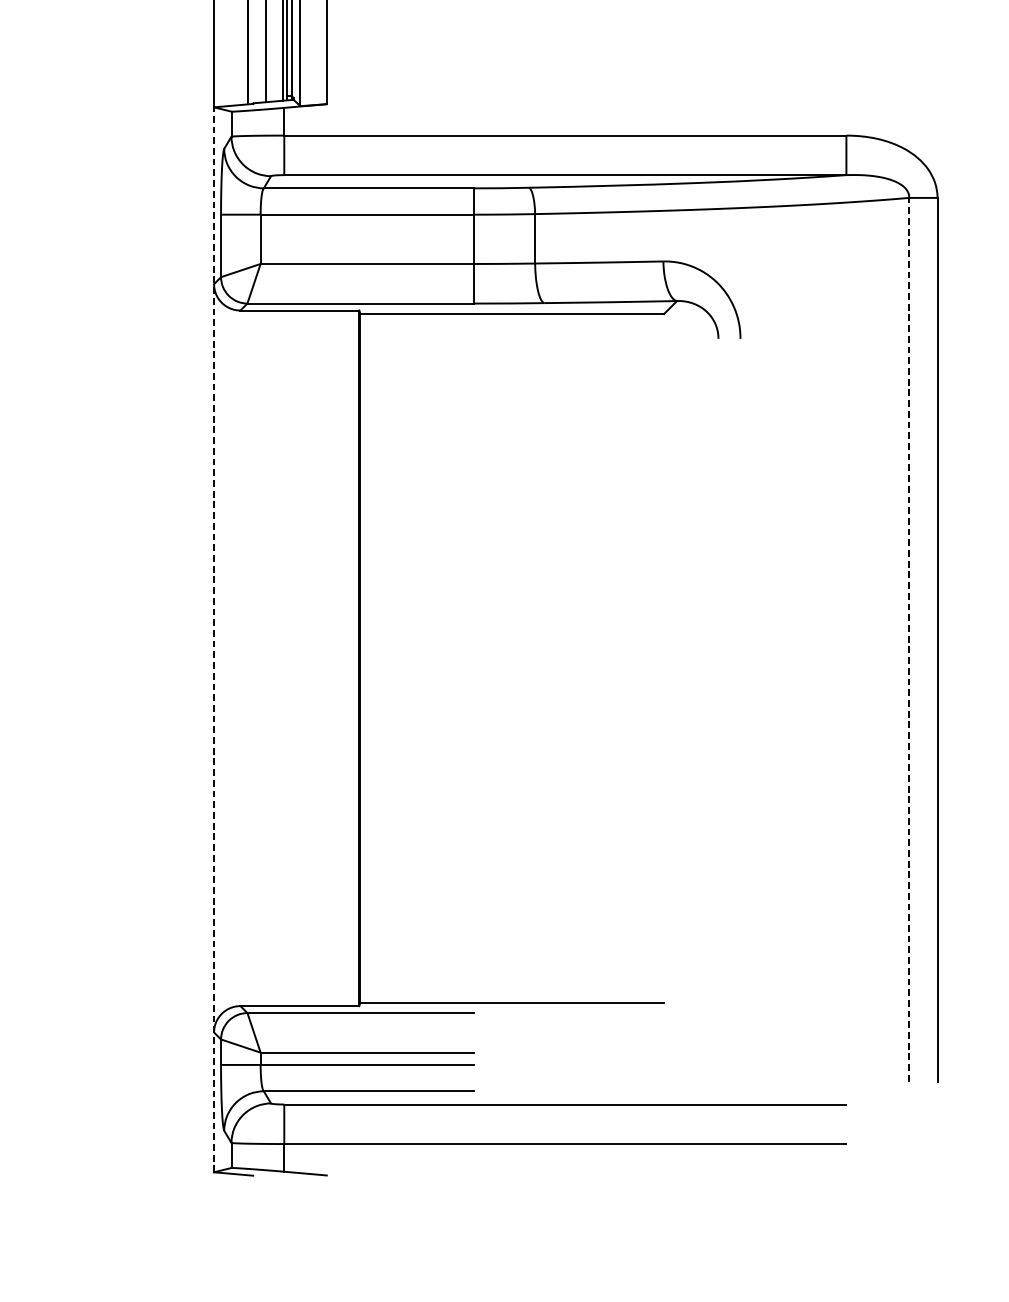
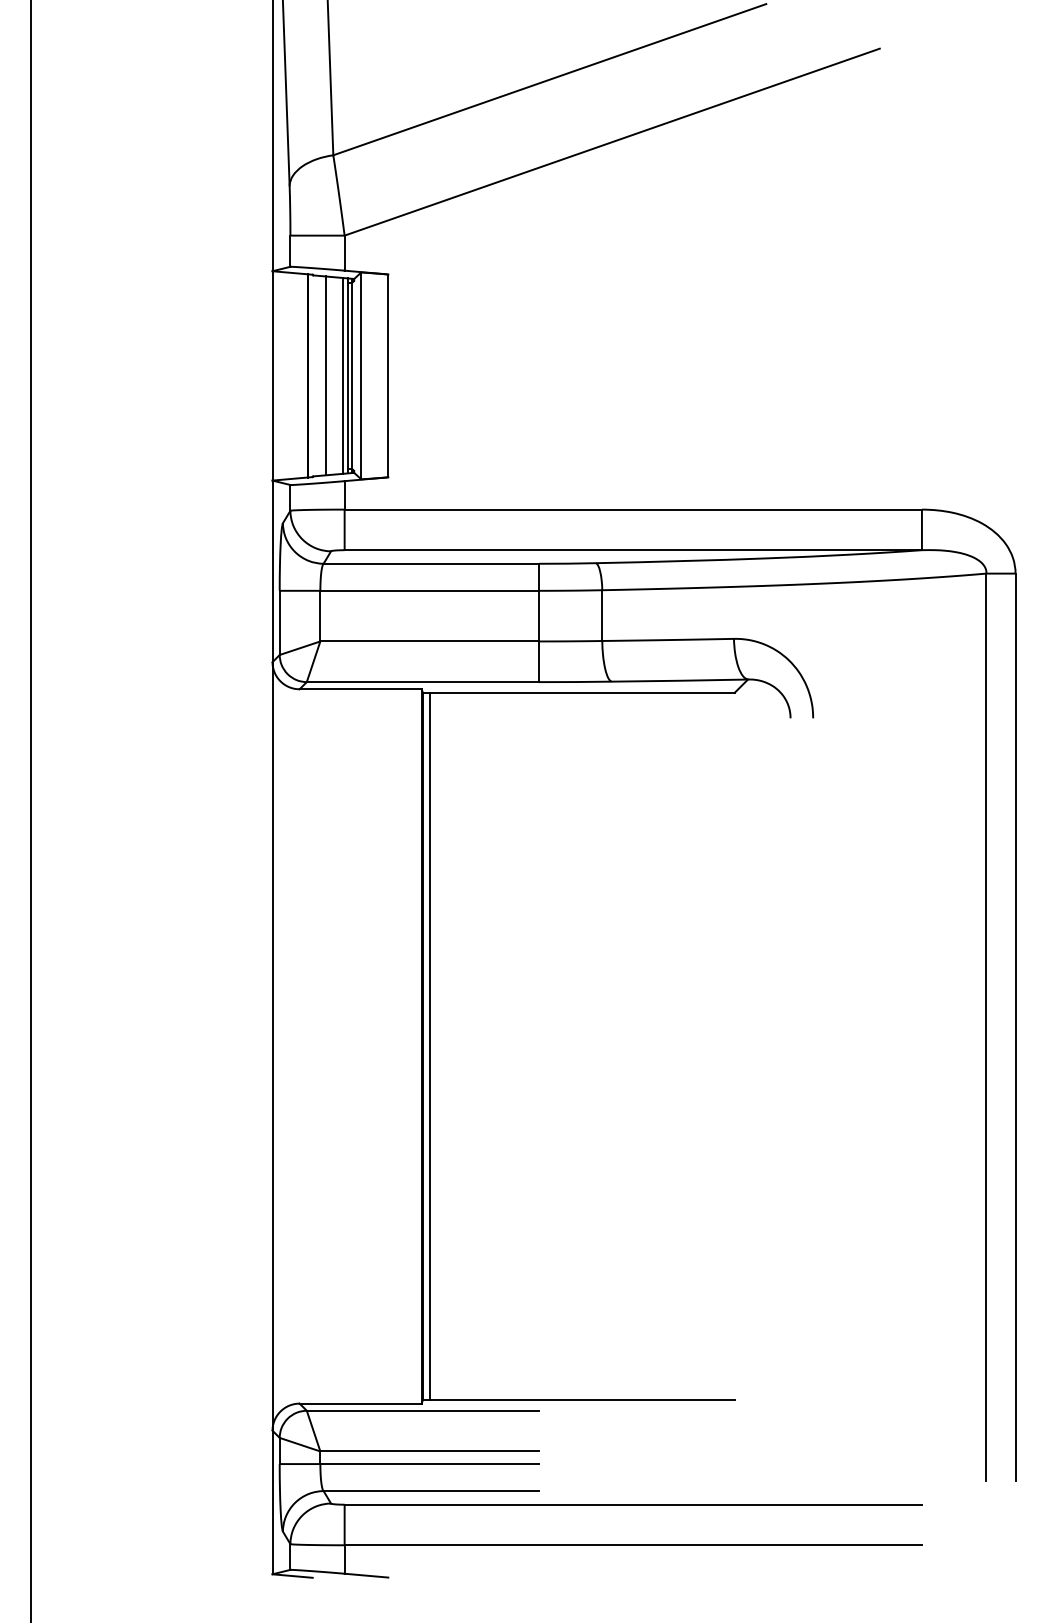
line: (214, 639) -> (272, 1027), dashed -> solid
line: (909, 639) -> (986, 1027), dashed -> solid
line: (366, 658) -> (429, 1046), added

